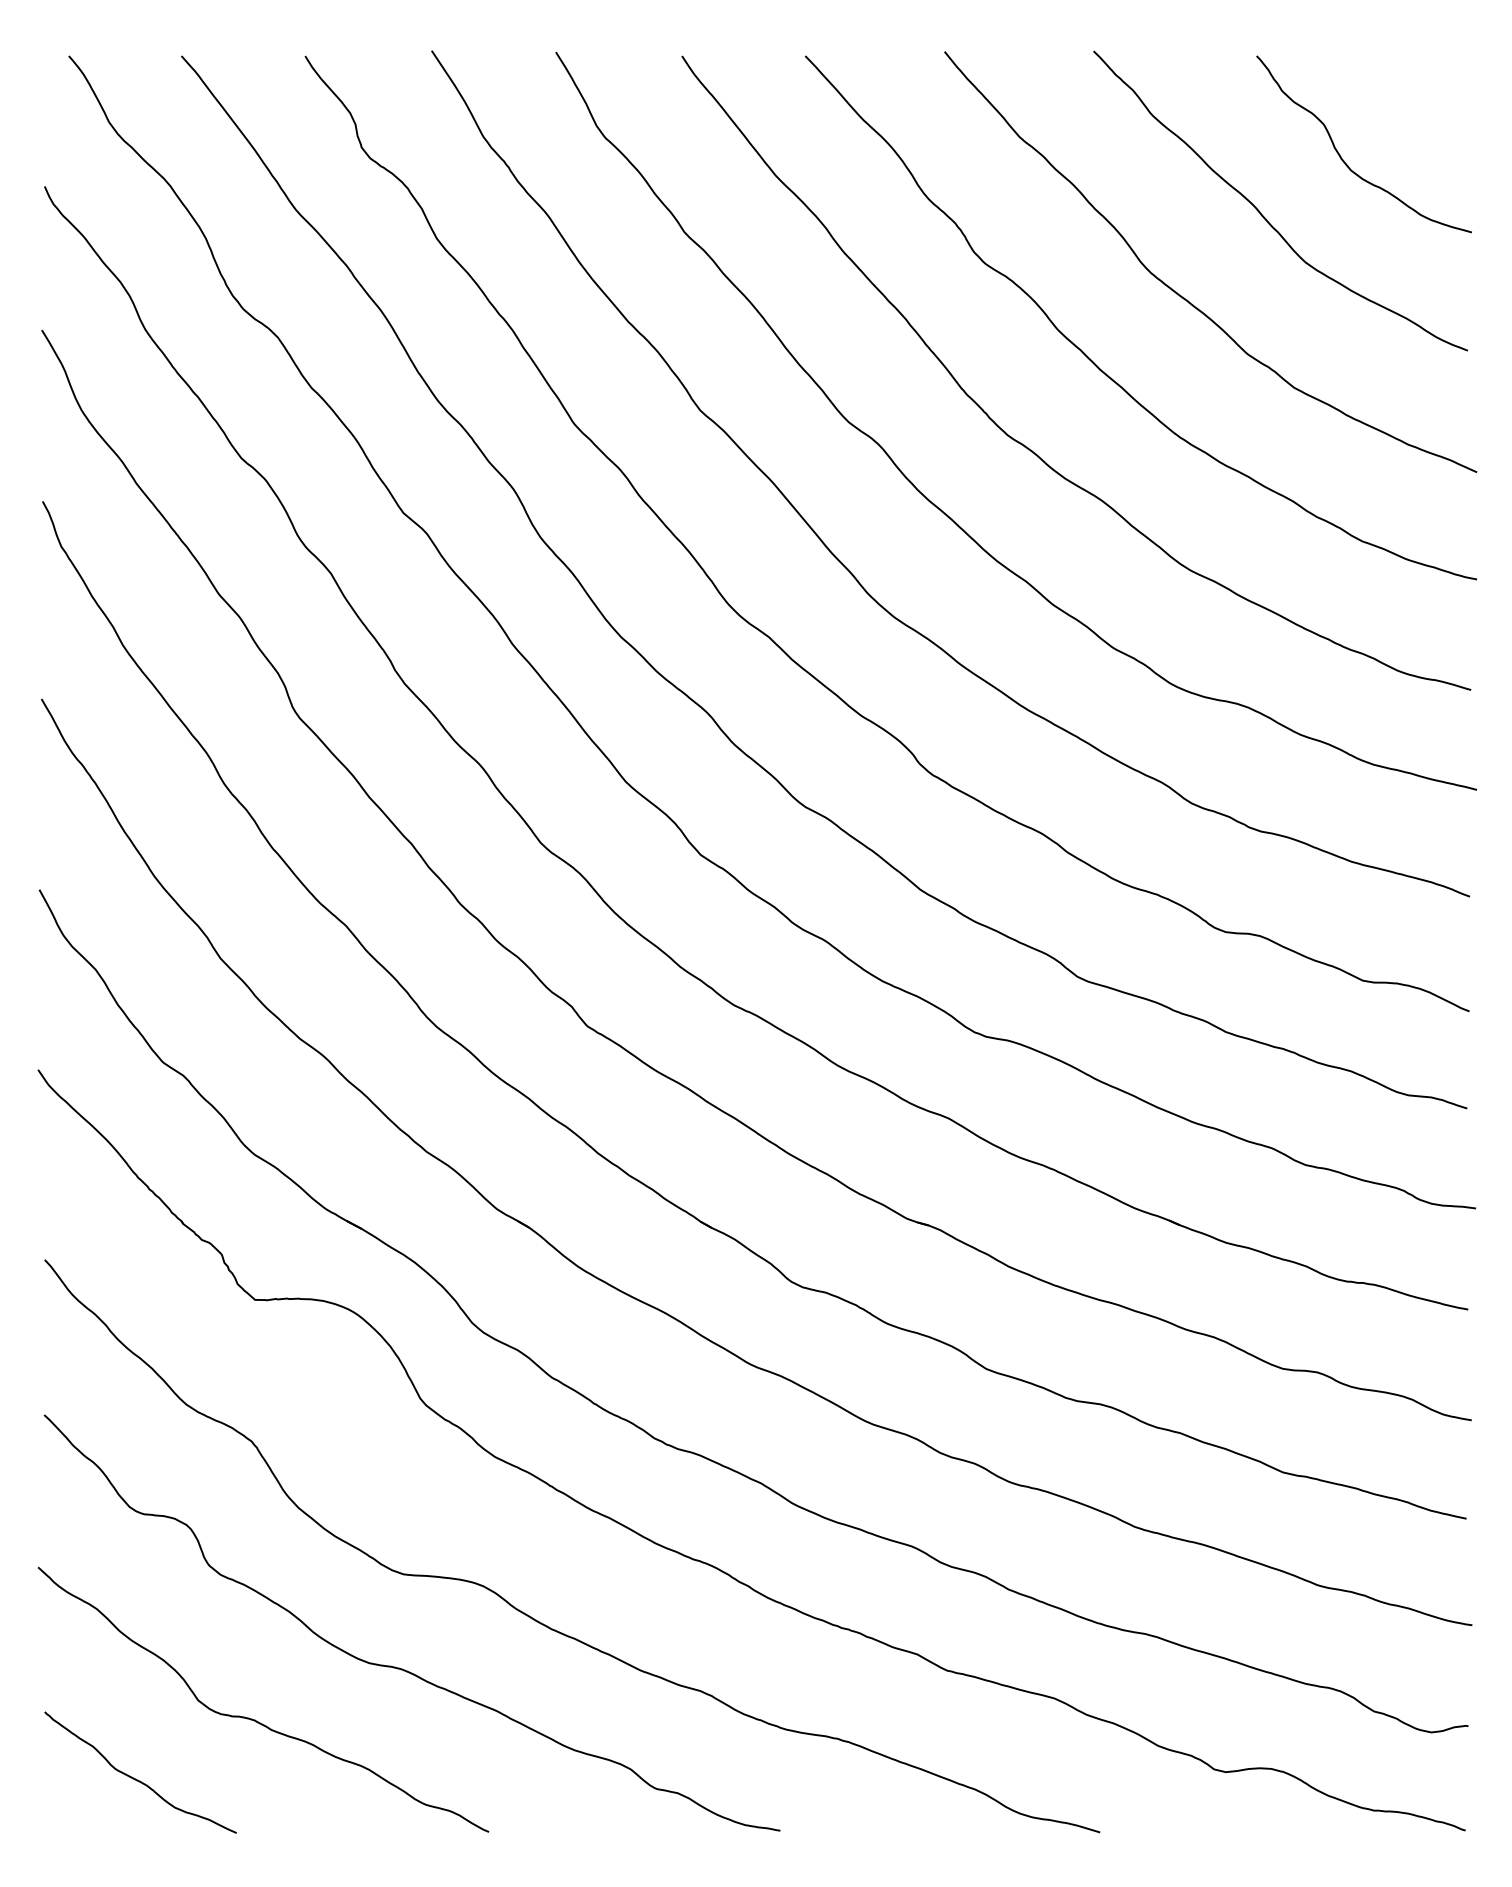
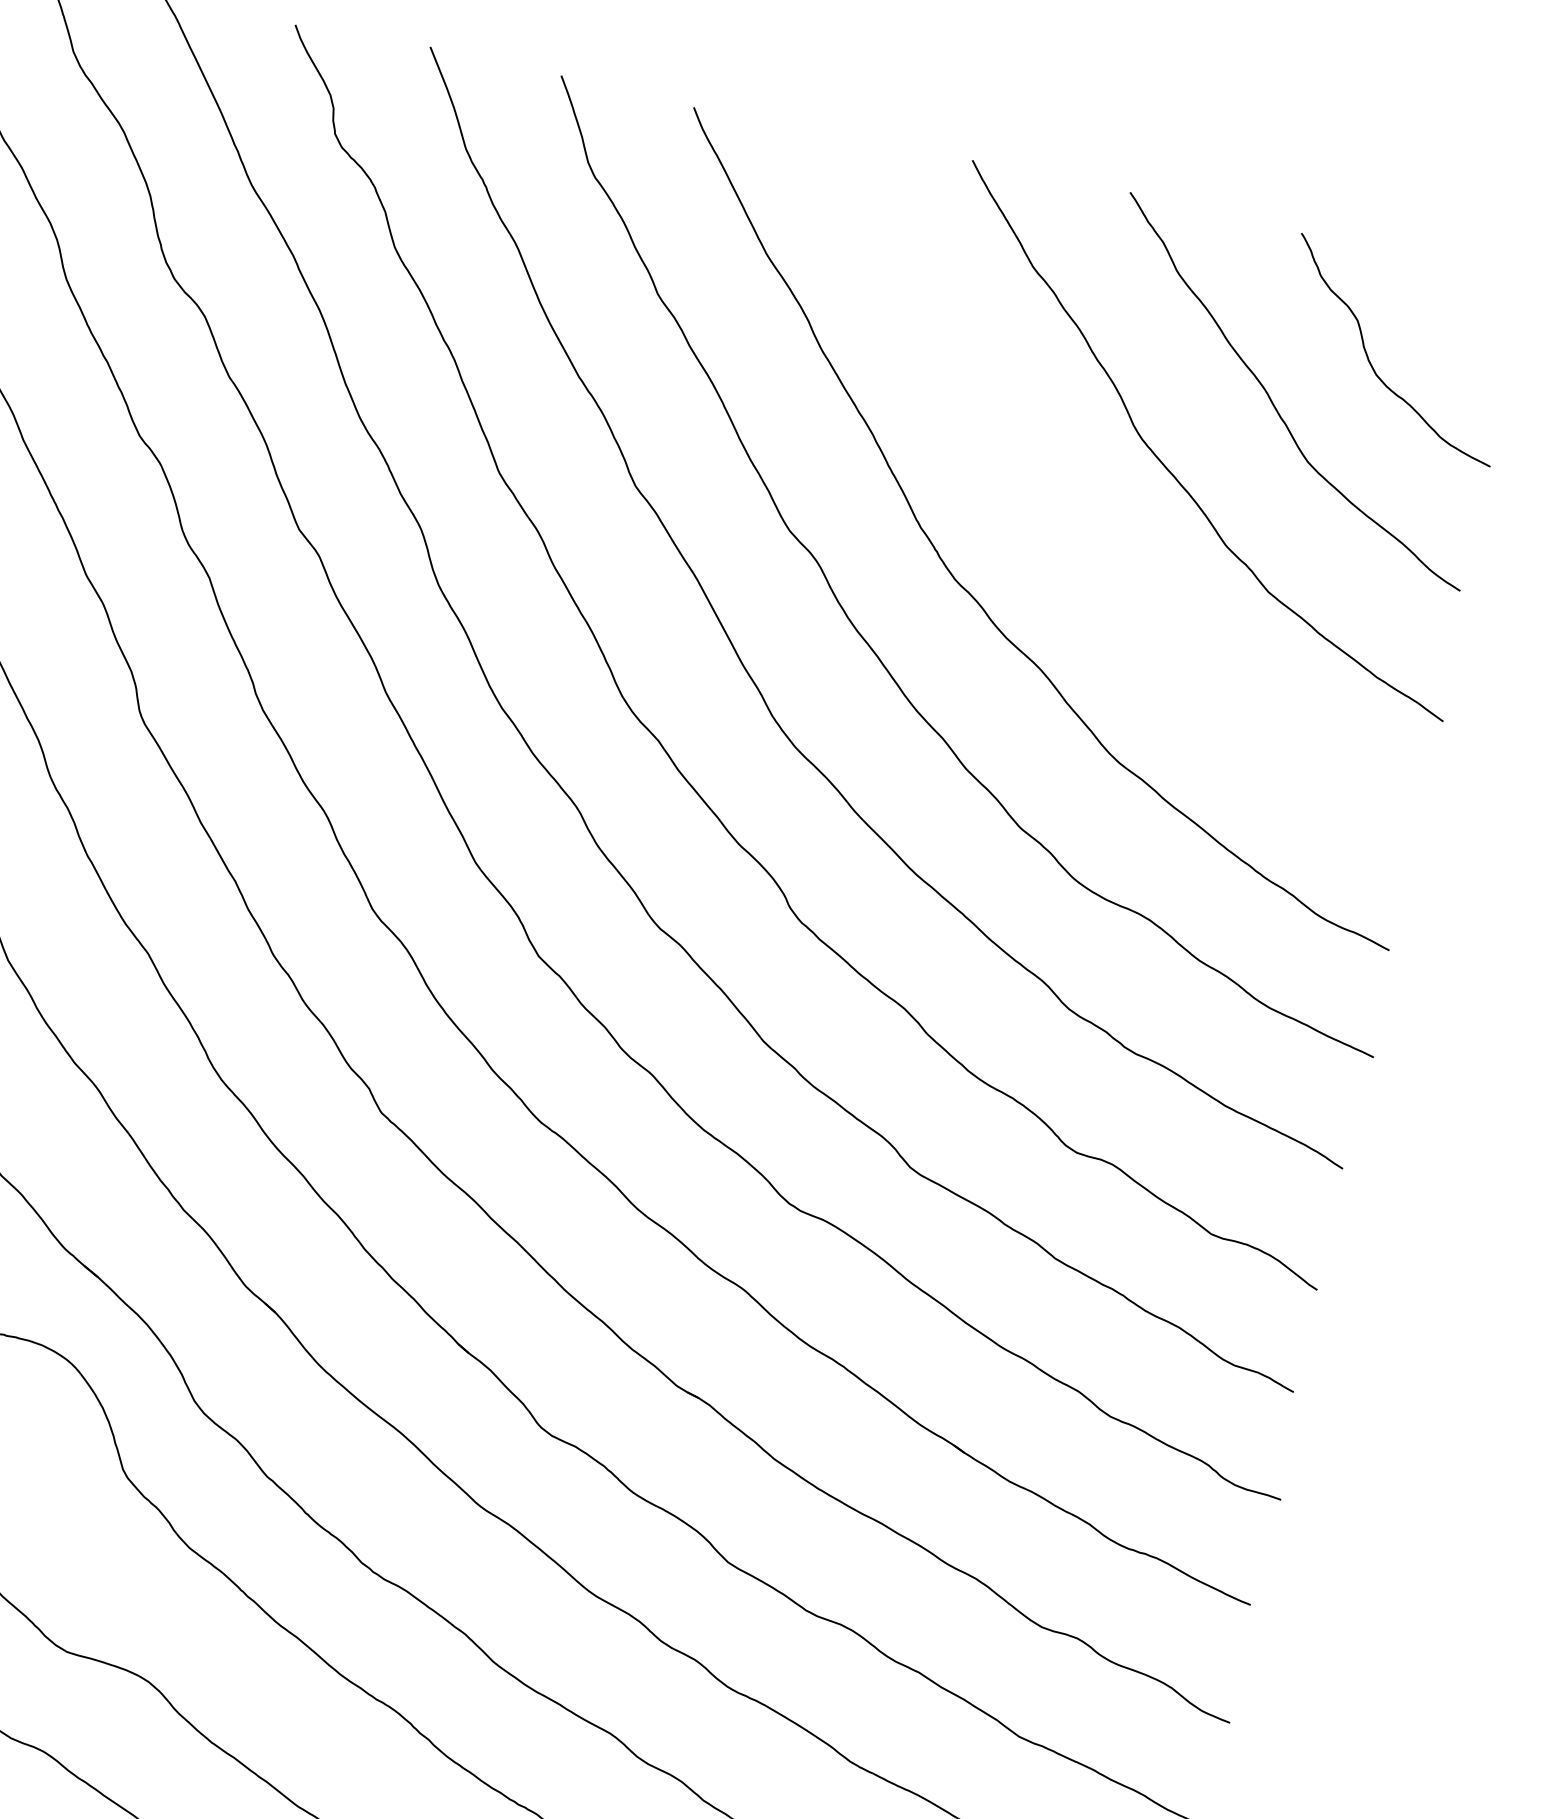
curve: (1094, 362) -> (1062, 521), removed

